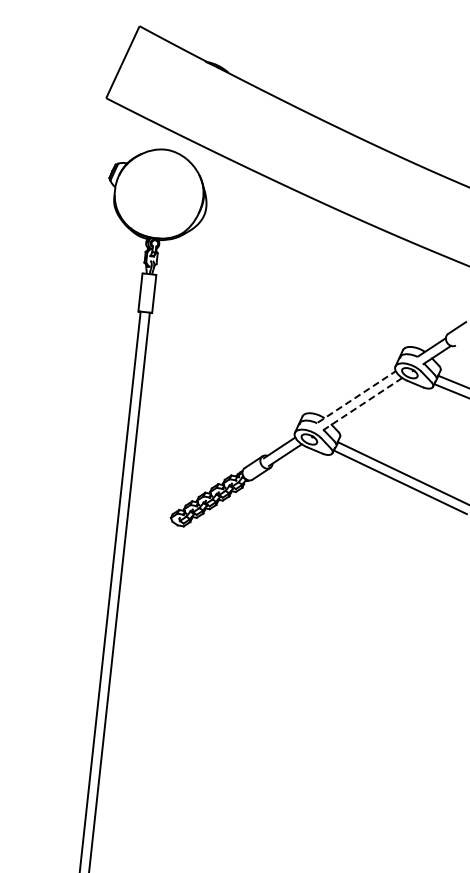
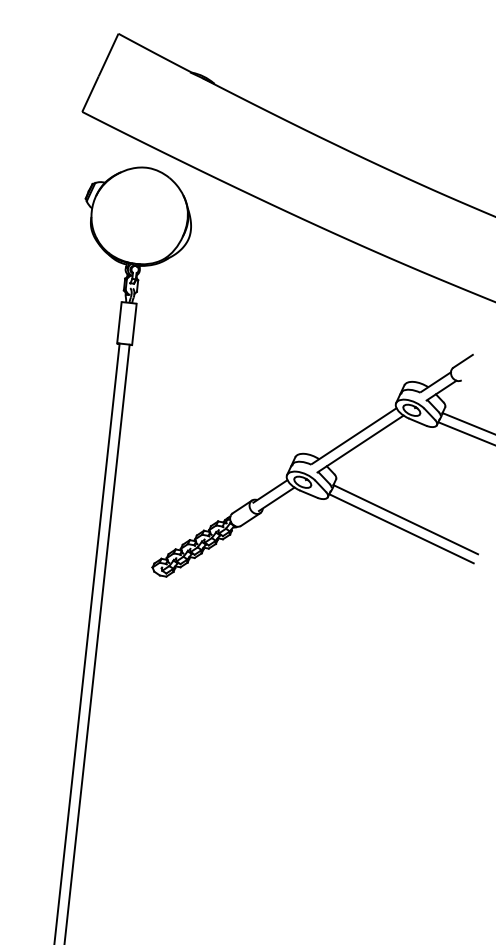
line: (356, 396) -> (353, 435), dashed -> solid
line: (362, 404) -> (360, 444), dashed -> solid

